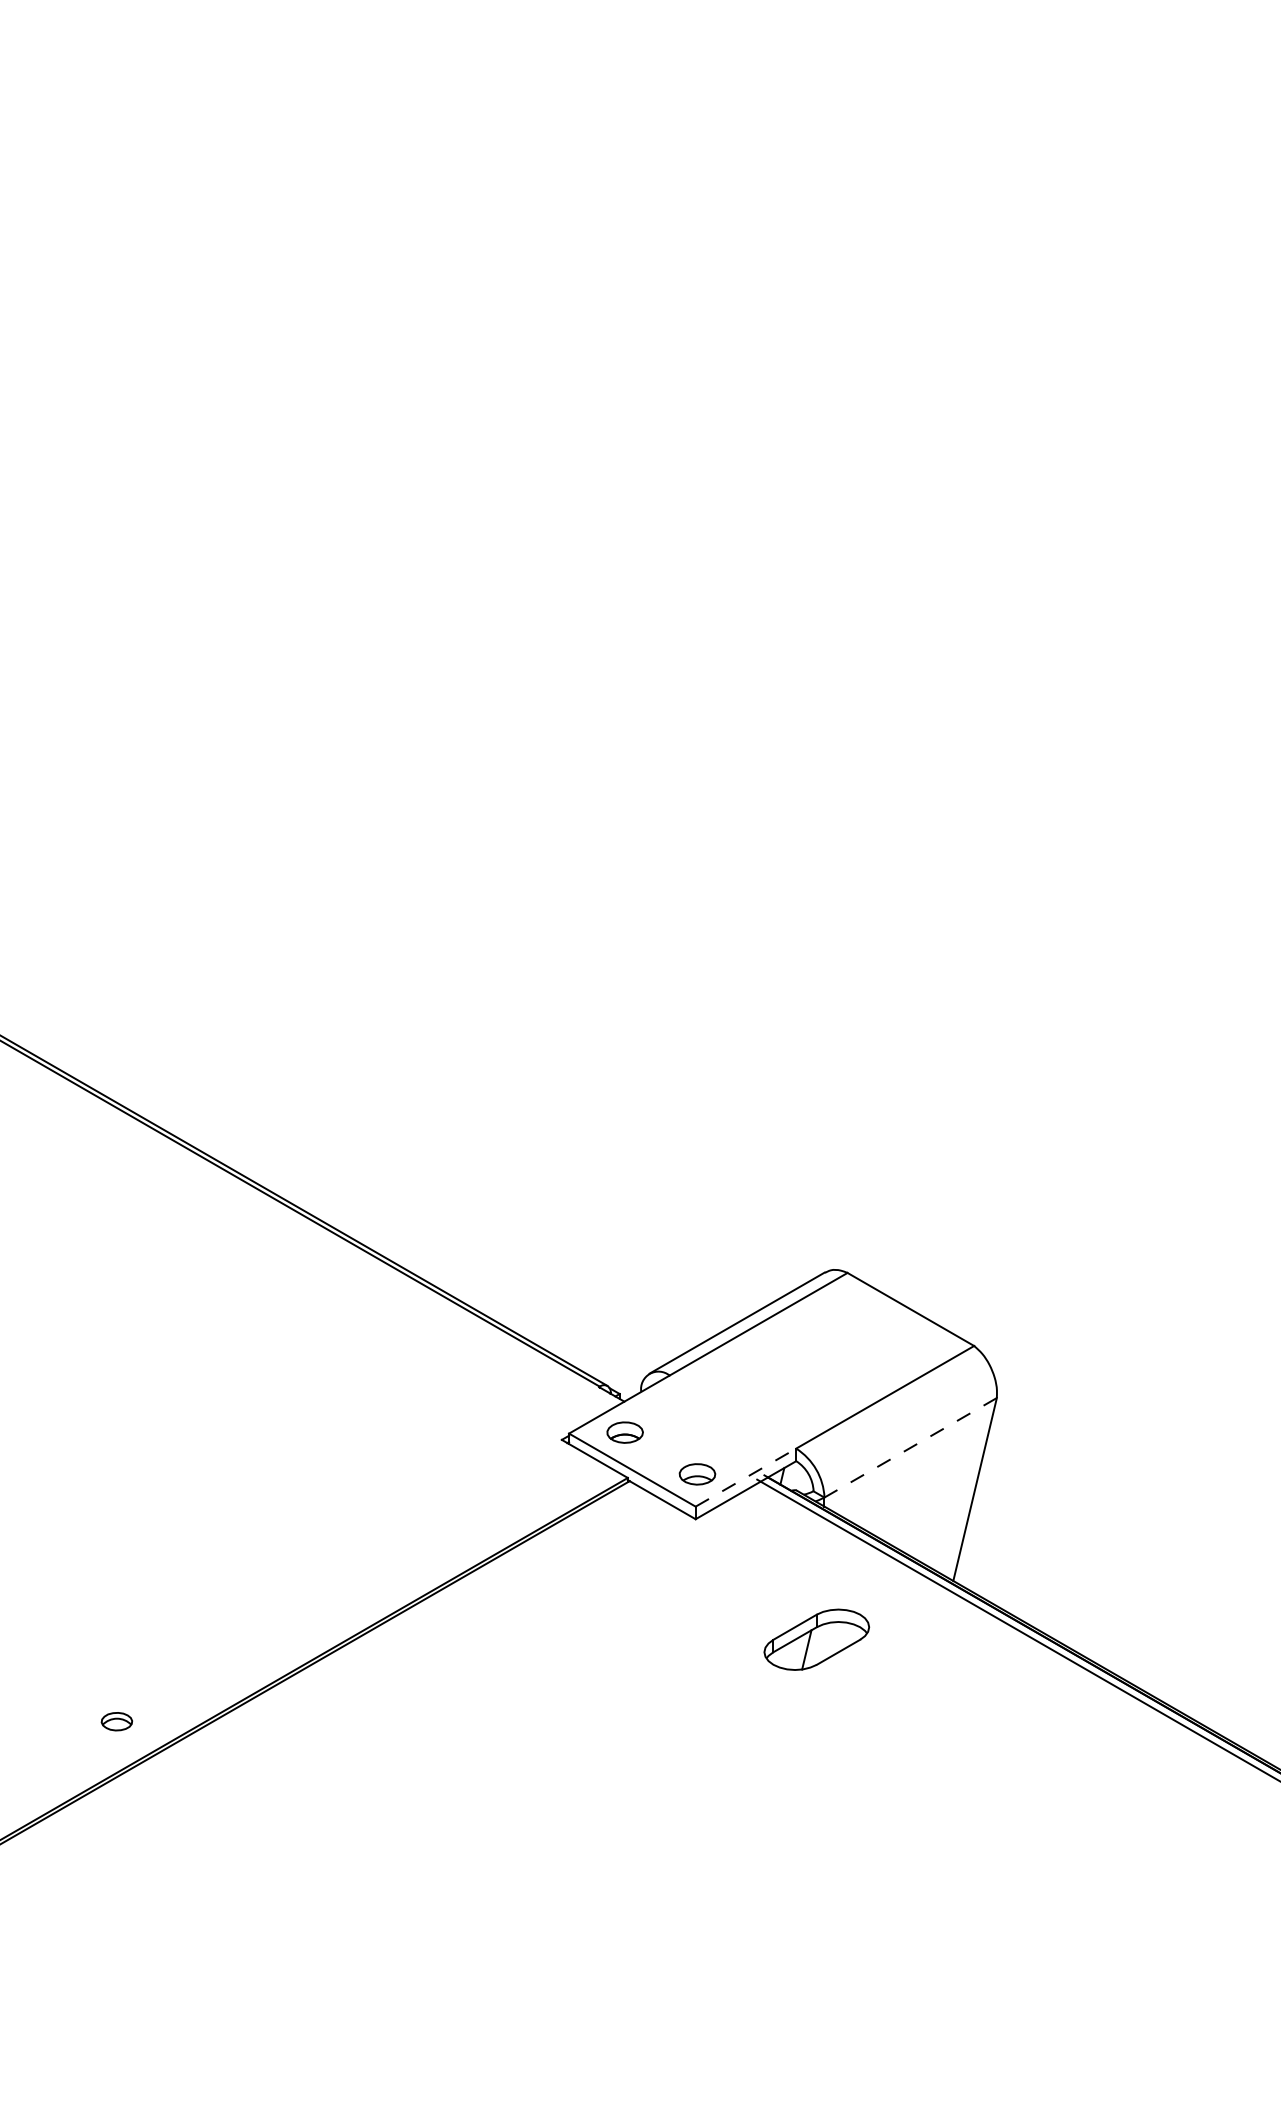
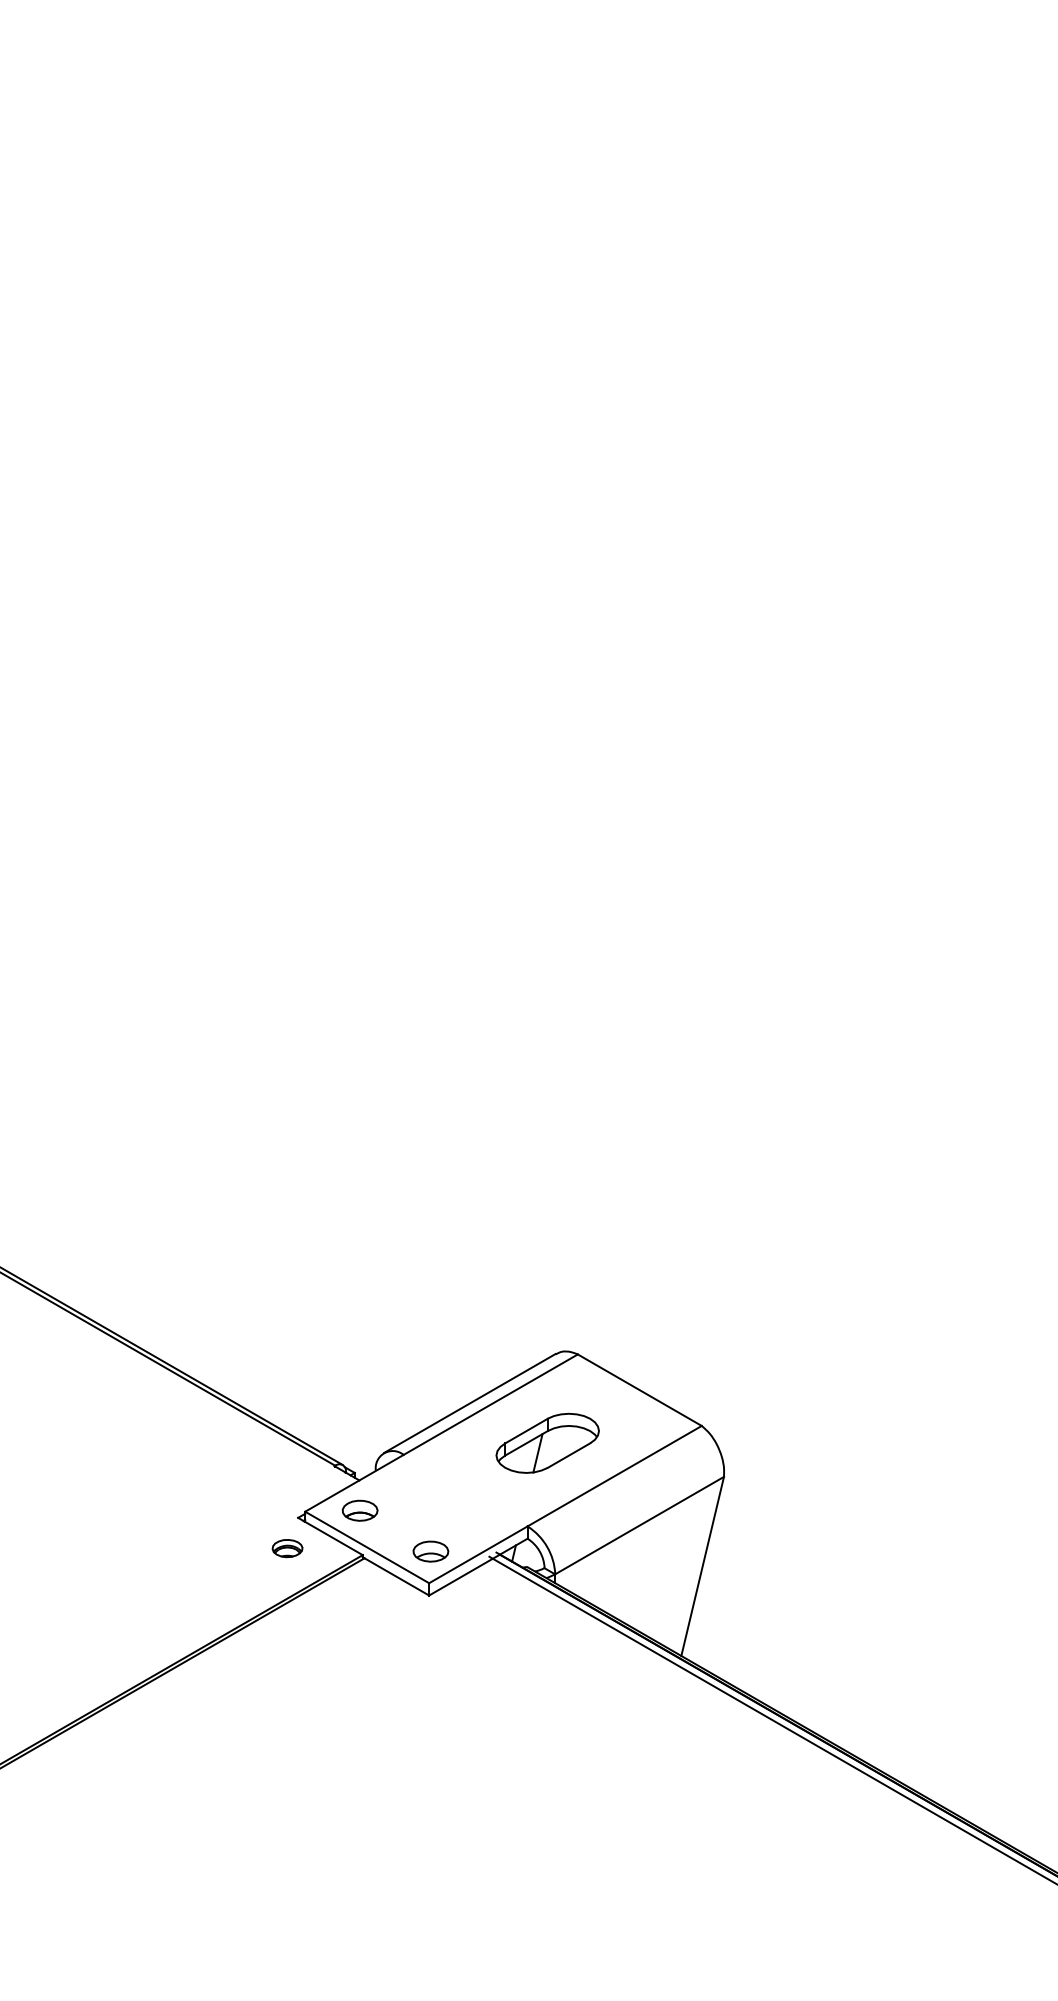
line: (910, 1447) -> (639, 1525), dashed -> solid
part: (551, 1470) -> (288, 1547), added
line: (746, 1477) -> (478, 1554), dashed -> solid
part: (816, 1639) -> (547, 1443), moved

